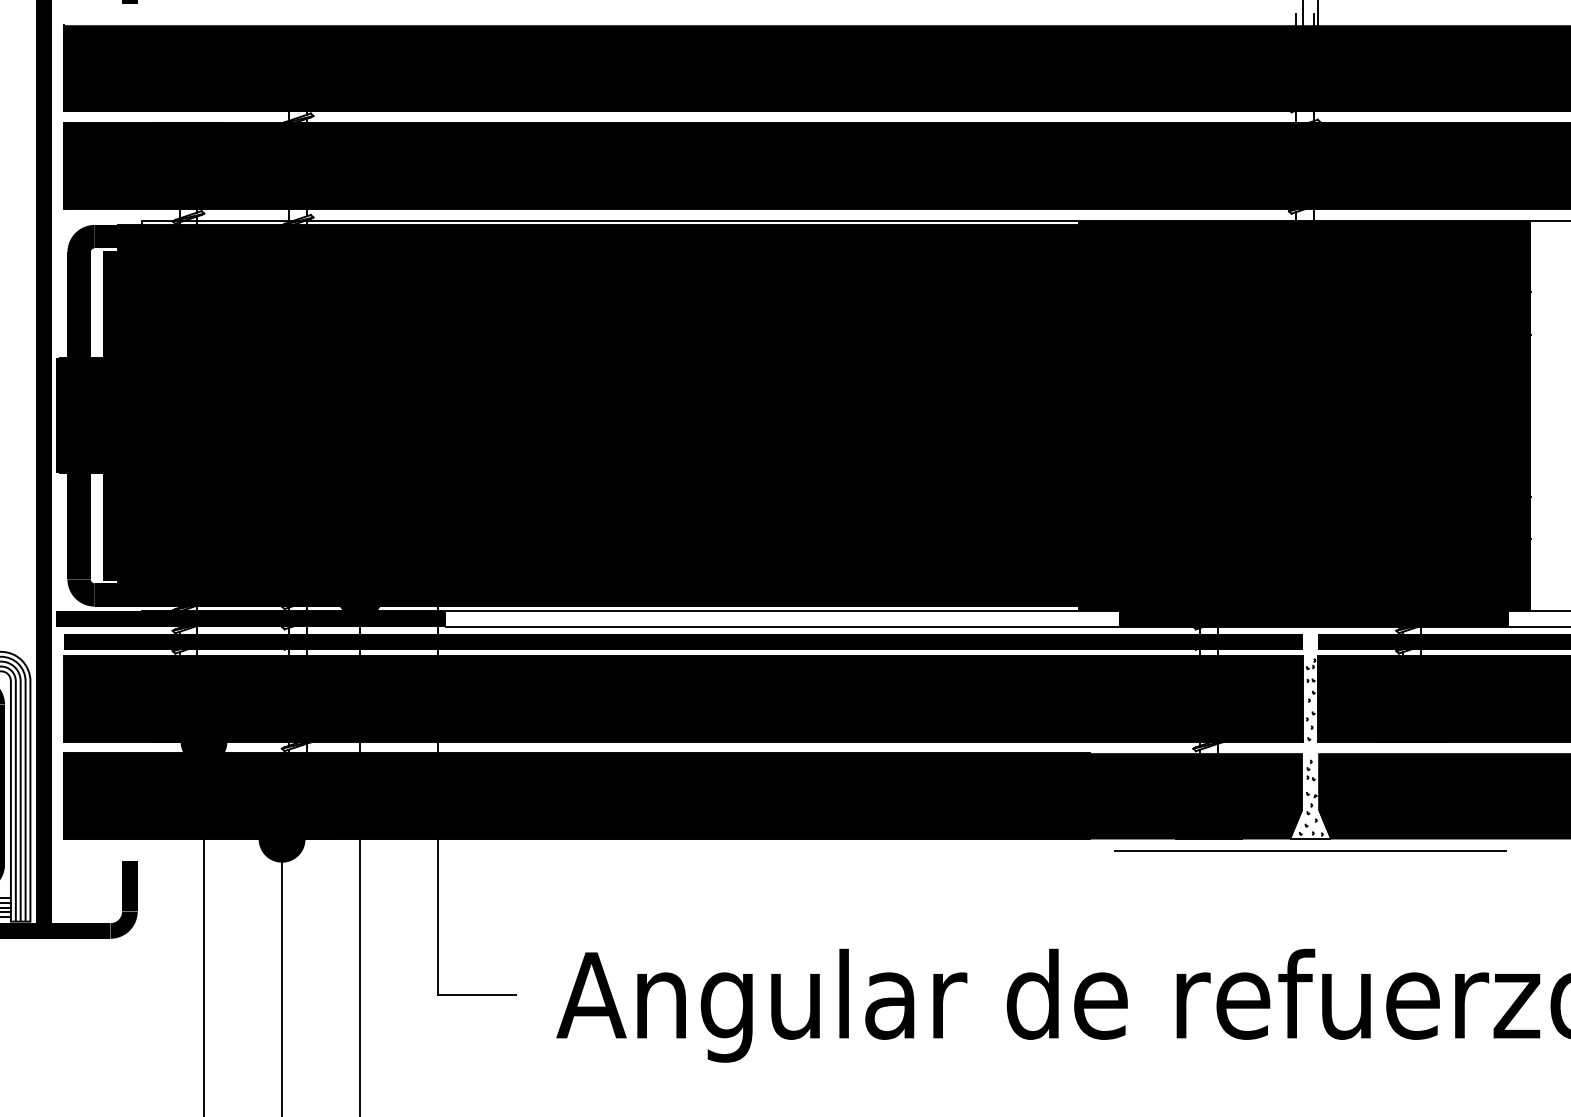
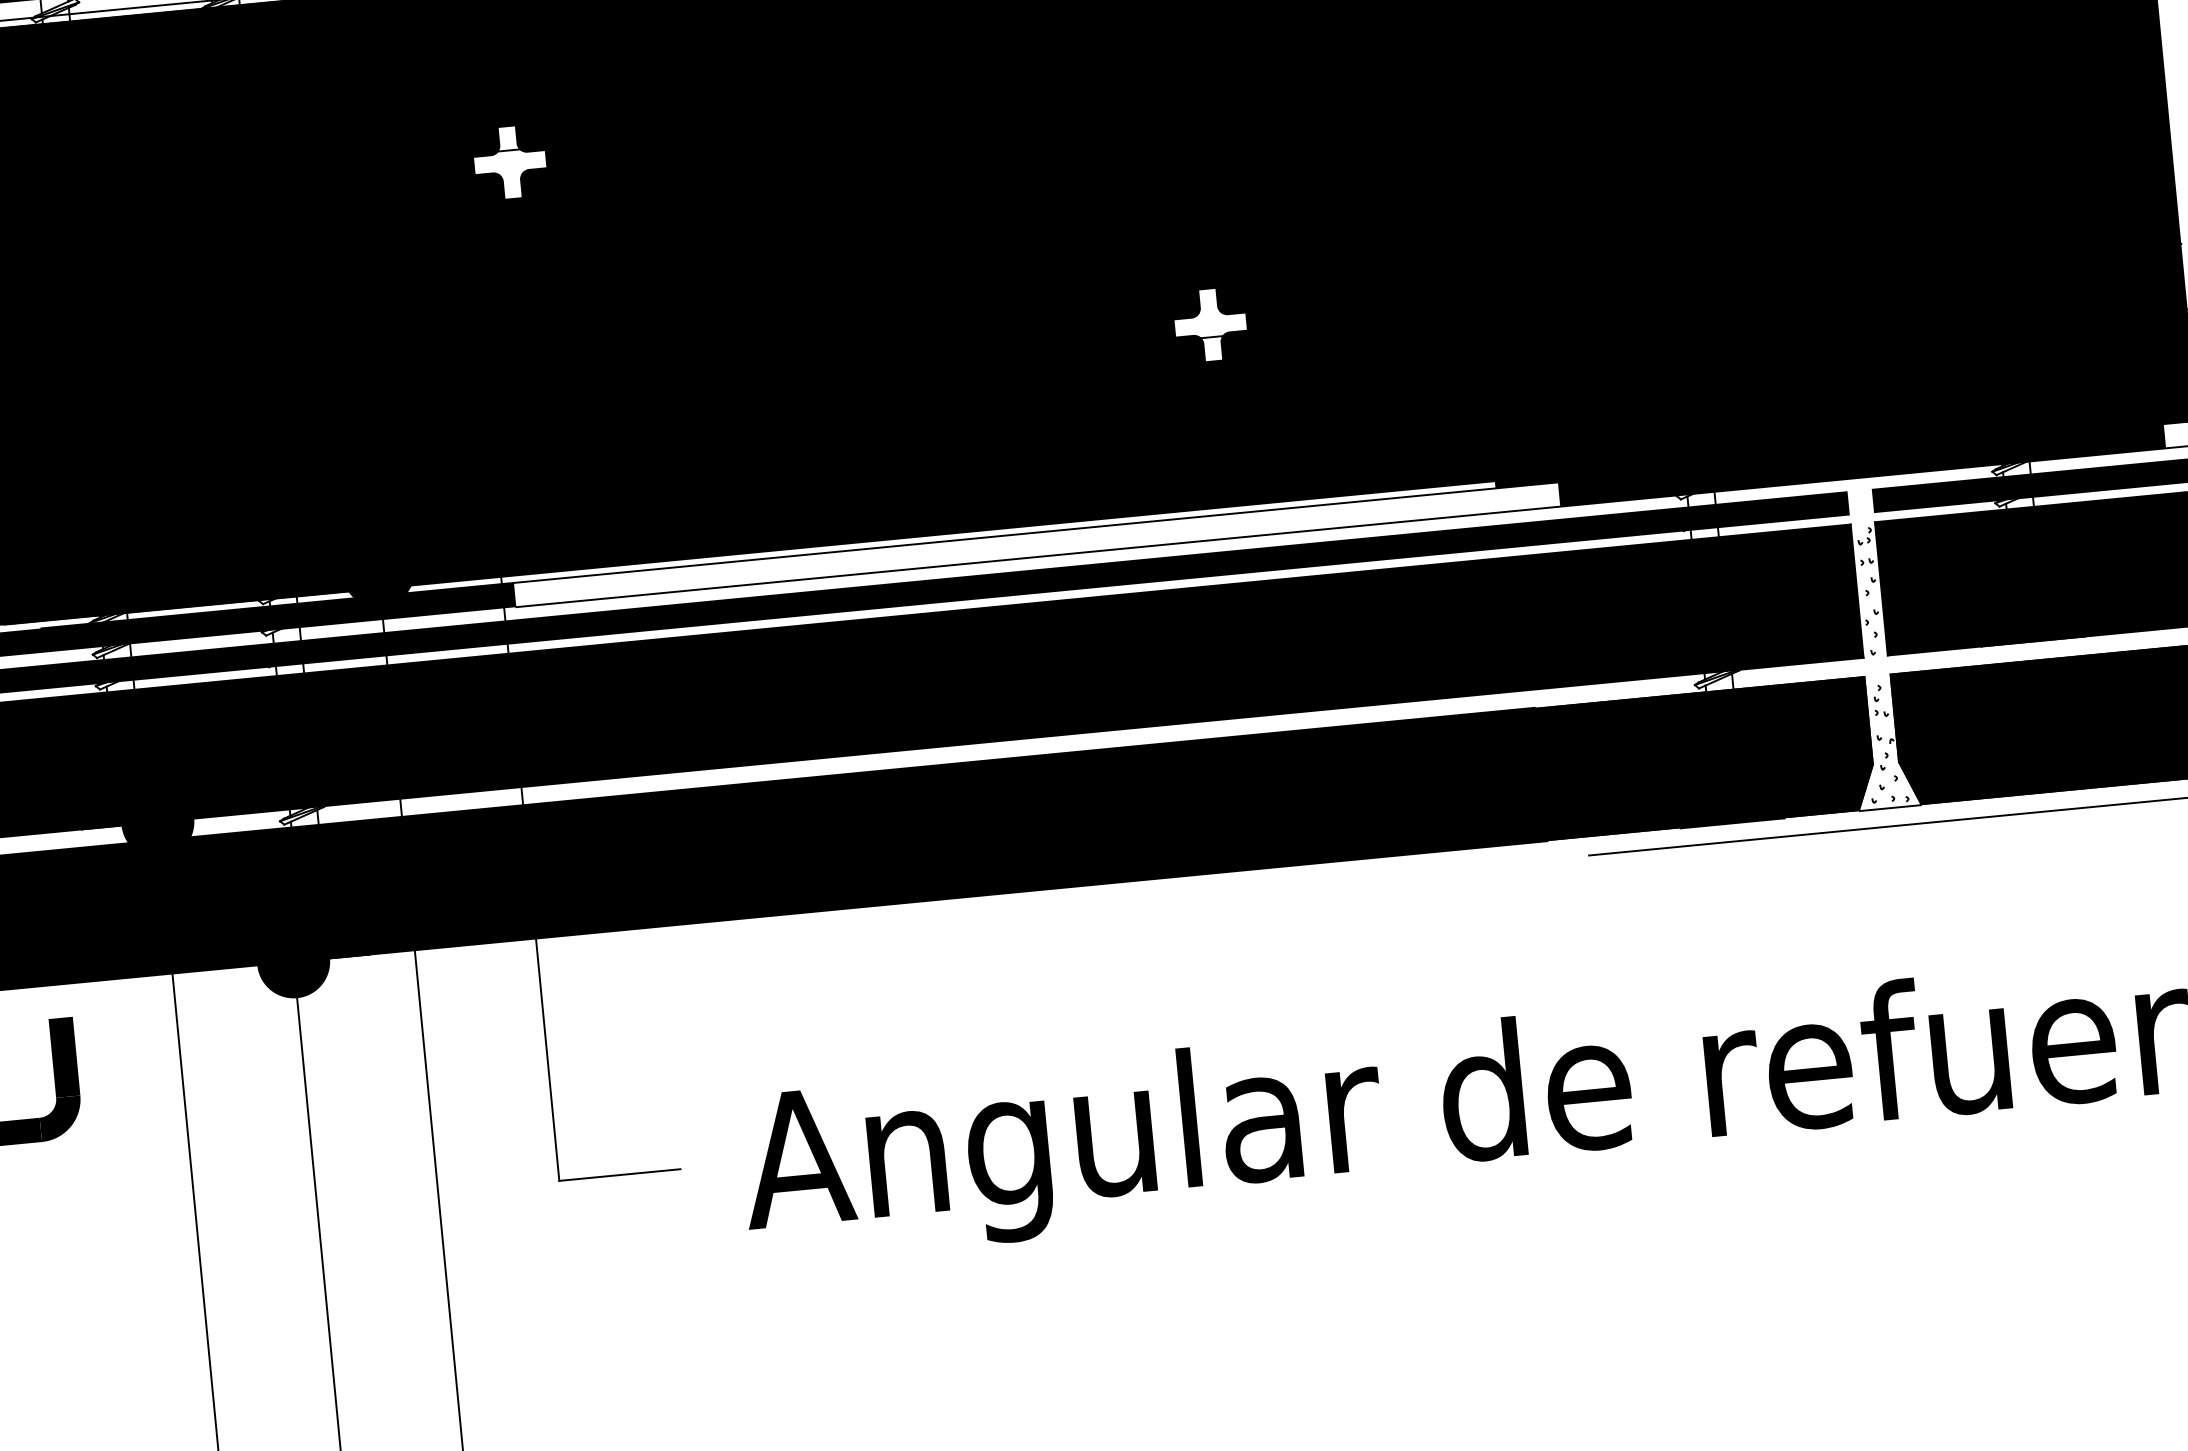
fill: (469, 342) -> (510, 162), removed
fill: (906, 488) -> (1210, 324), removed

